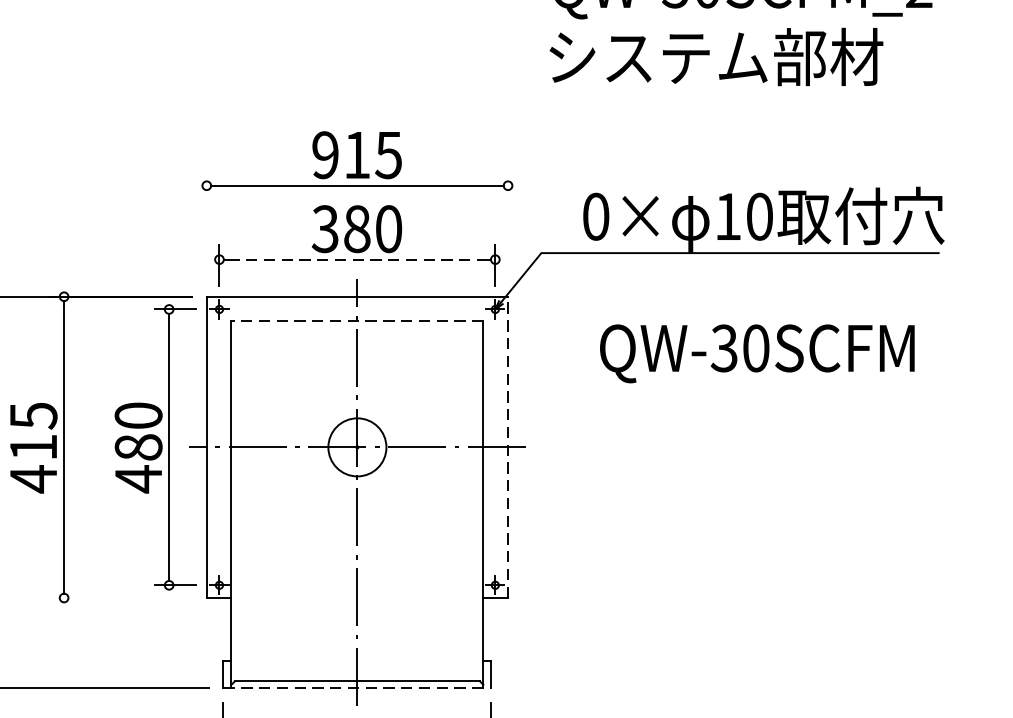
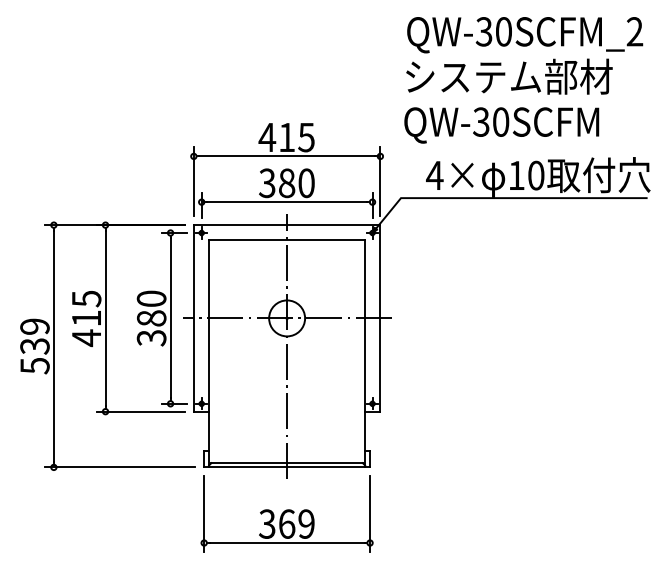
text: (325, 155) -> (267, 137), 915 -> 415
text: (595, 216) -> (434, 175), 0× -> 4×
line: (206, 226) -> (193, 181), added
line: (508, 226) -> (380, 181), added
line: (358, 260) -> (287, 202), dashed -> solid
line: (358, 321) -> (287, 240), dashed -> solid
text: (756, 353) -> (501, 125), moved
line: (508, 445) -> (380, 317), dashed -> solid
text: (138, 479) -> (151, 338), 480 -> 380
line: (120, 597) -> (140, 411), added
line: (358, 688) -> (287, 467), dashed -> solid

